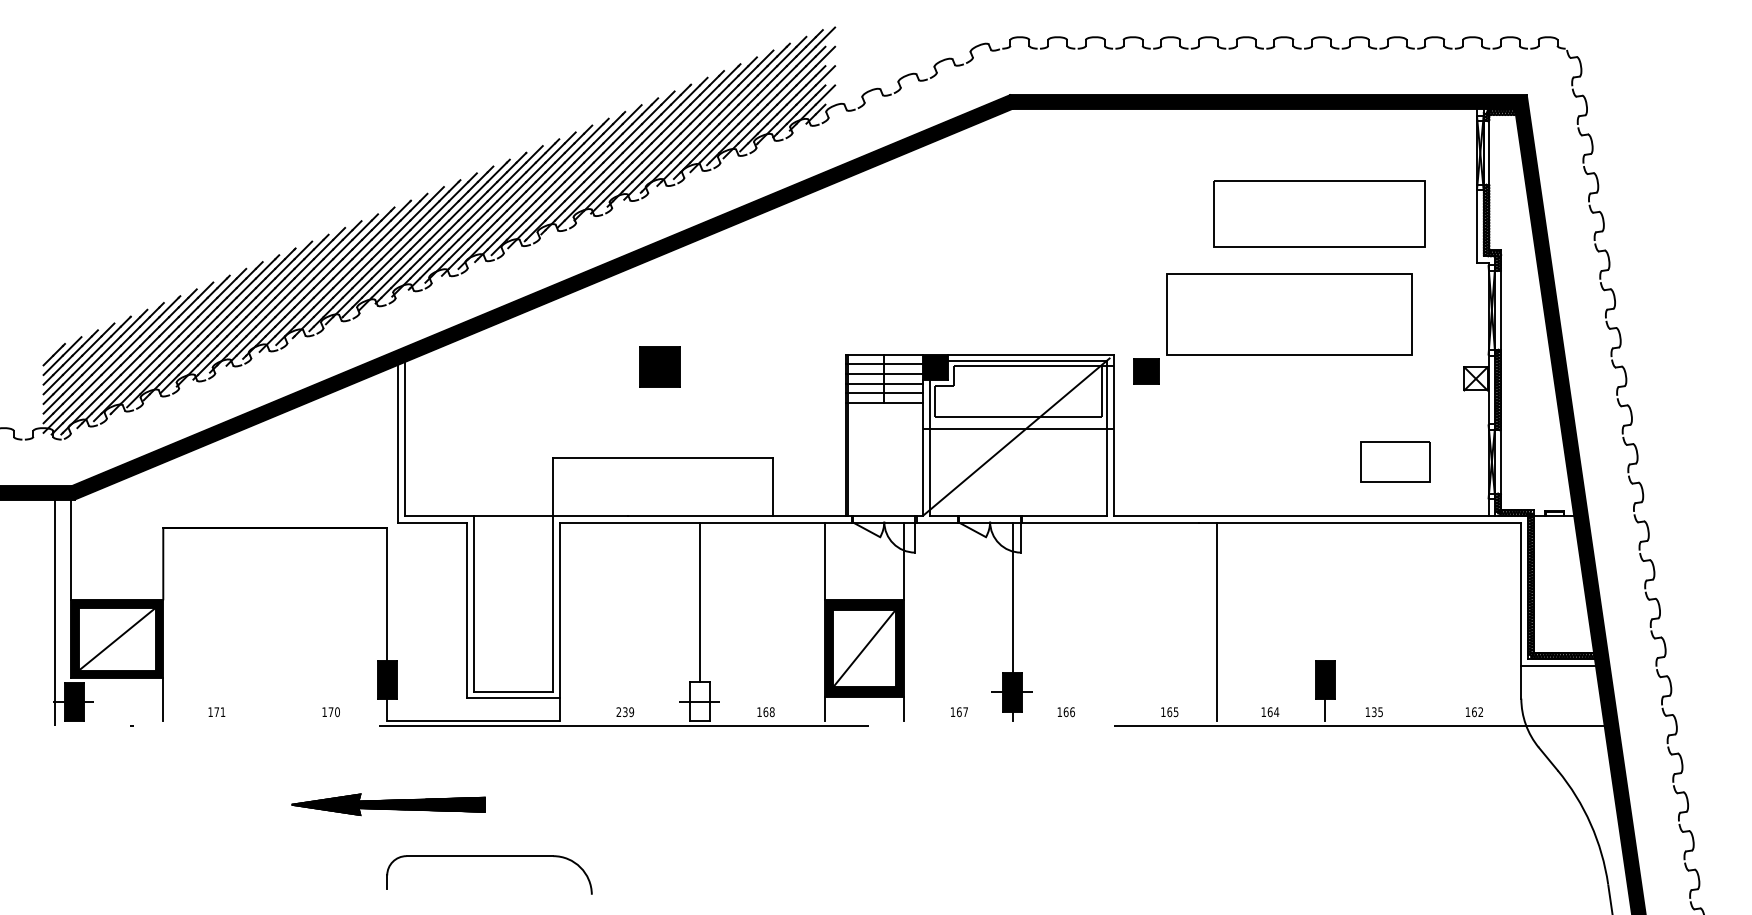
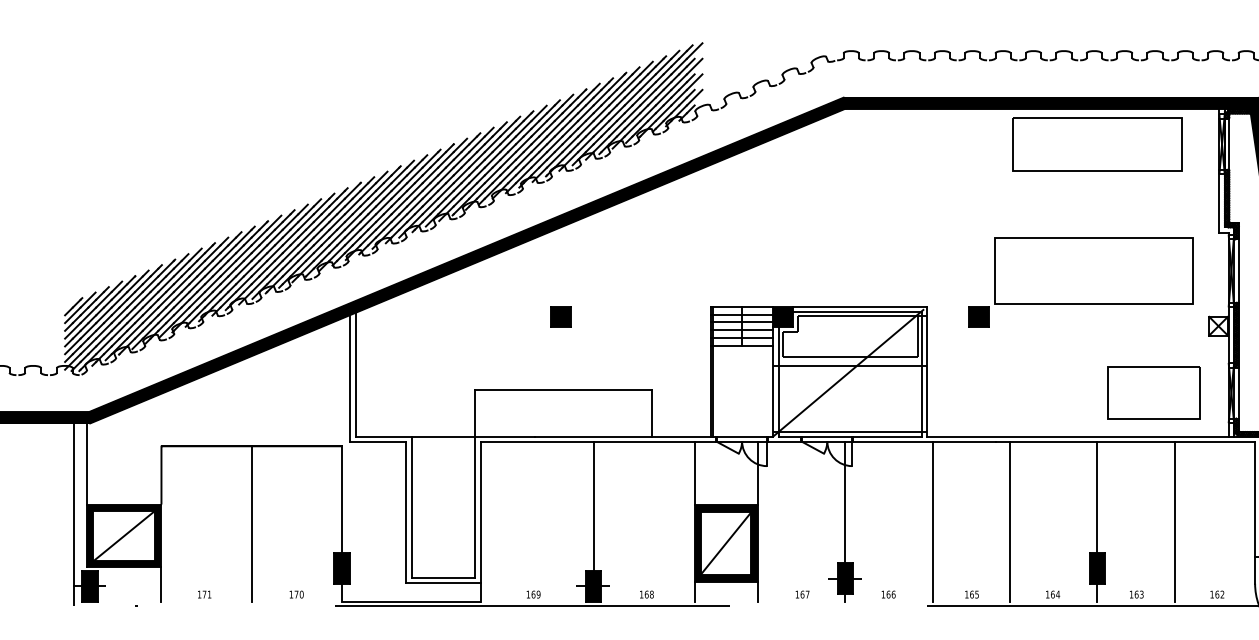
part: (1319, 213) -> (1097, 143), moved
part: (1272, 328) -> (1080, 282), moved
part: (659, 367) -> (561, 317), size x0.62
part: (1395, 461) -> (1153, 392), size x1.67
line: (1018, 510) -> (850, 432), added
line: (1325, 591) -> (1097, 497), added
line: (1120, 621) -> (932, 521), added
line: (1421, 621) -> (1174, 521), added
line: (275, 624) -> (251, 524), added
fill: (699, 701) -> (593, 586), added
text: (621, 712) -> (530, 594), 239 -> 169
text: (1376, 712) -> (1138, 594), 135 -> 163

